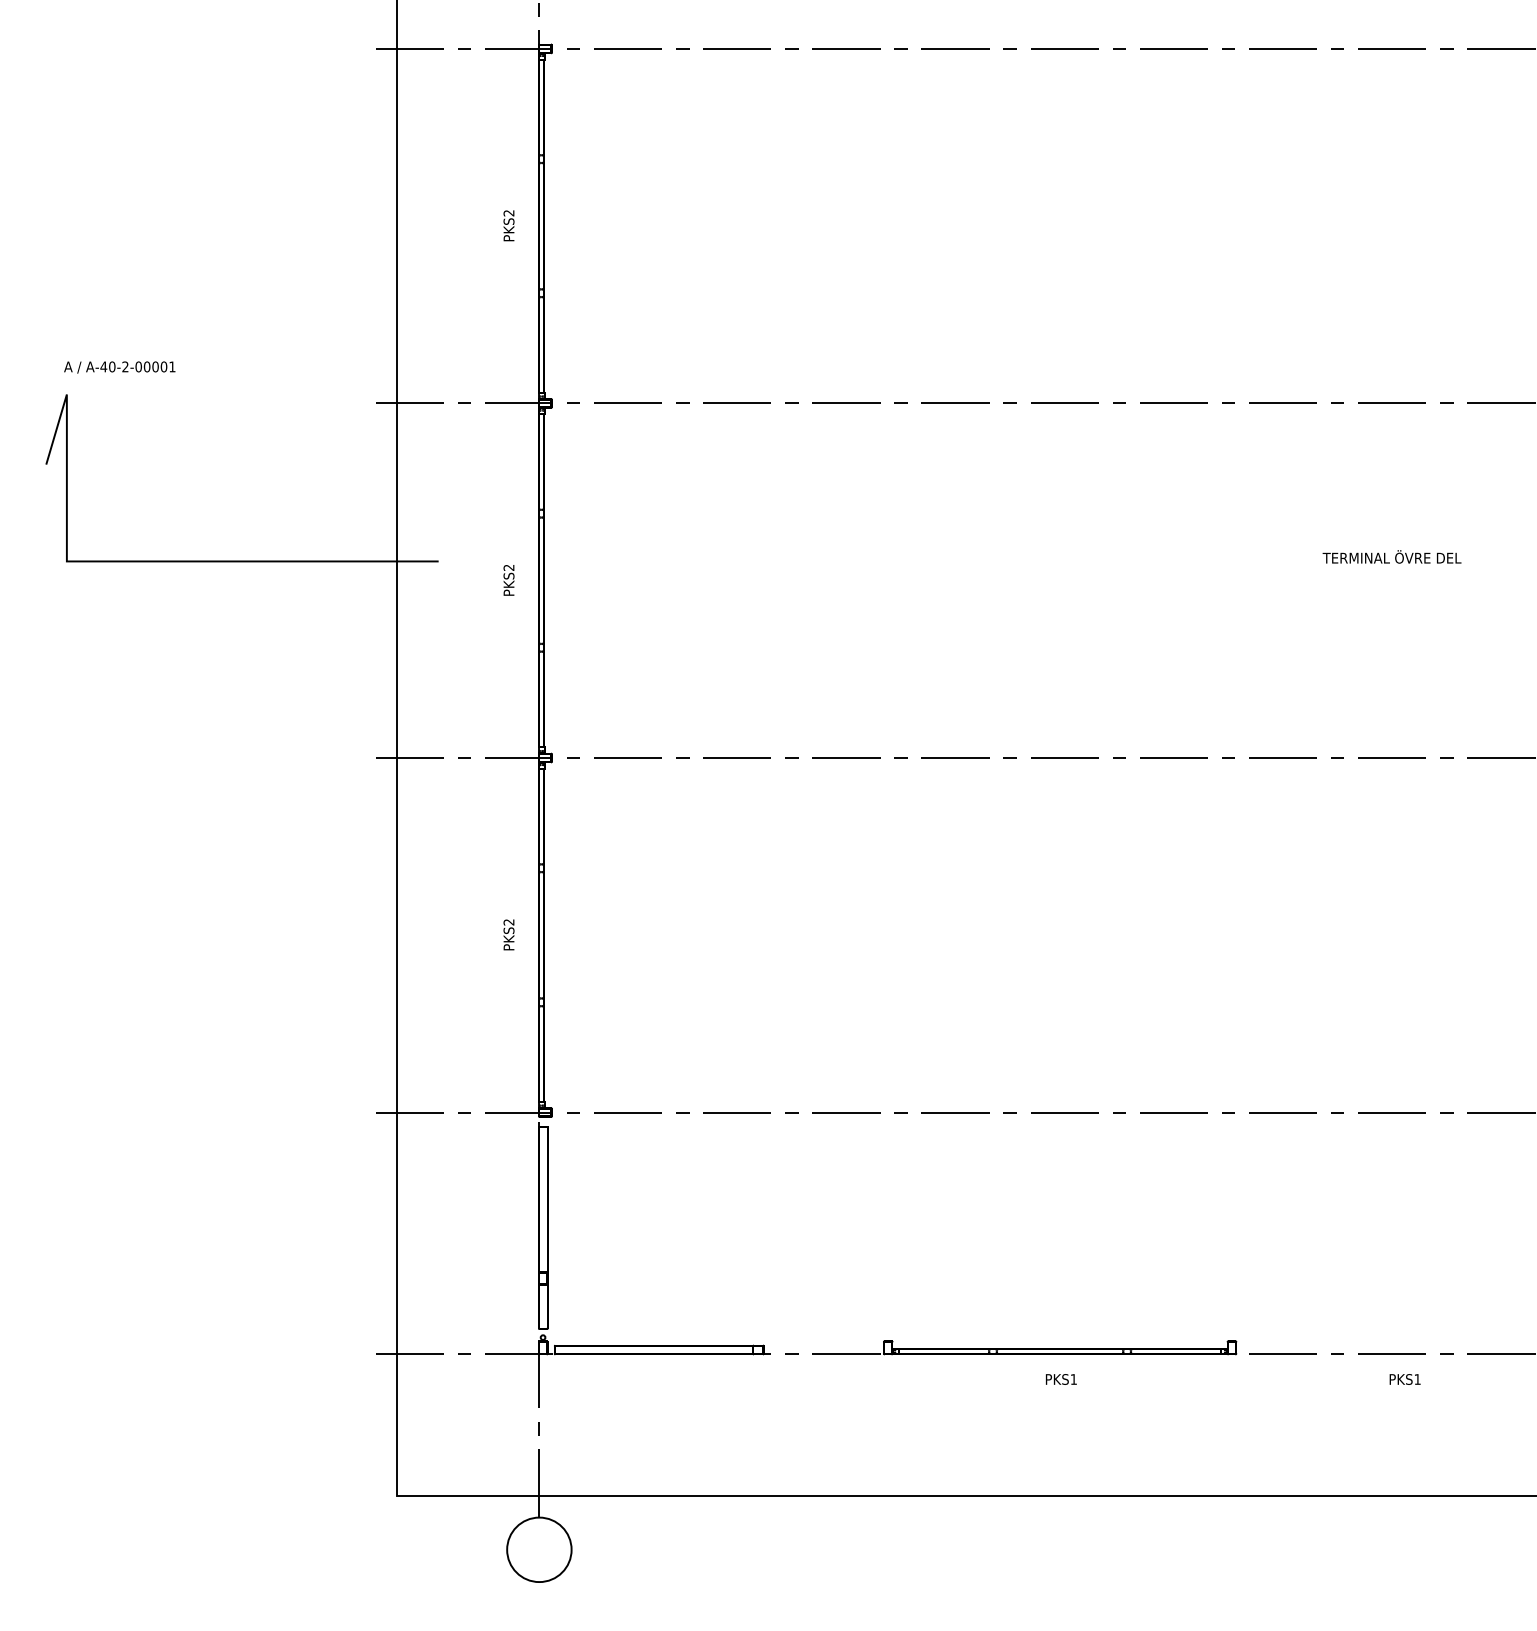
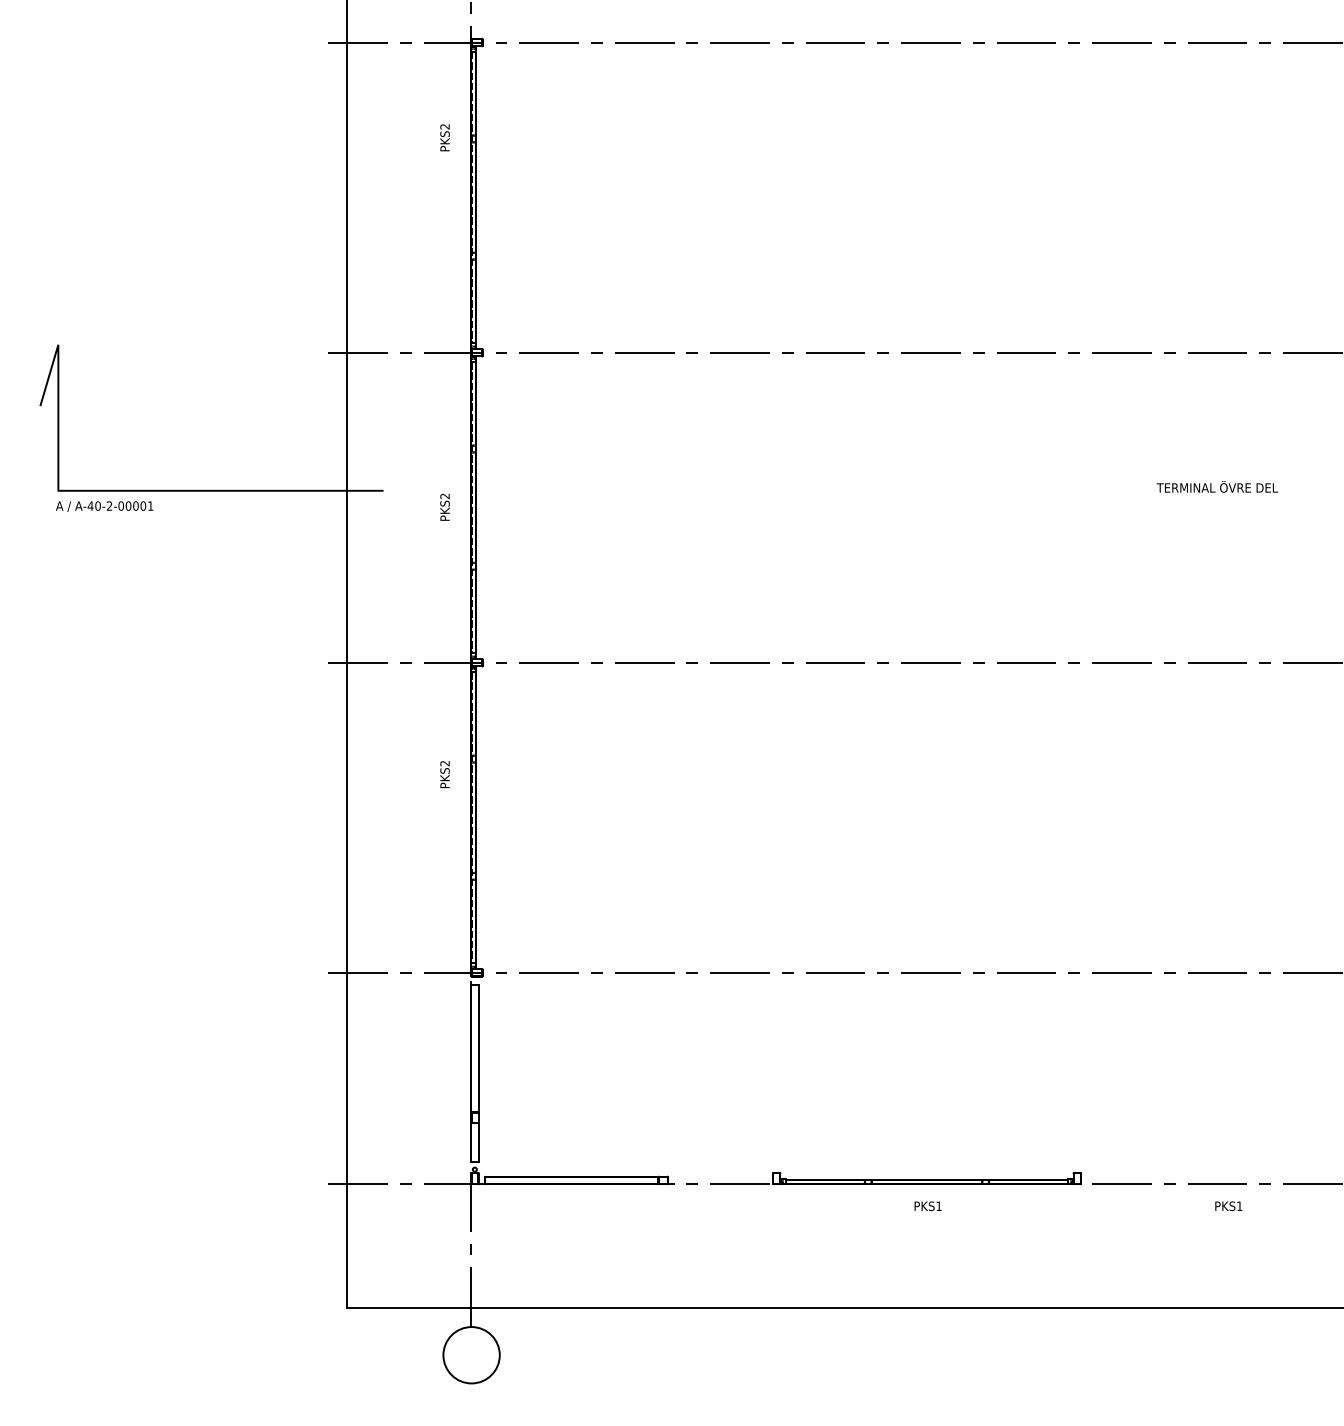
text: (508, 225) -> (444, 137), moved
text: (119, 367) -> (104, 506), moved
text: (508, 934) -> (444, 774), moved

